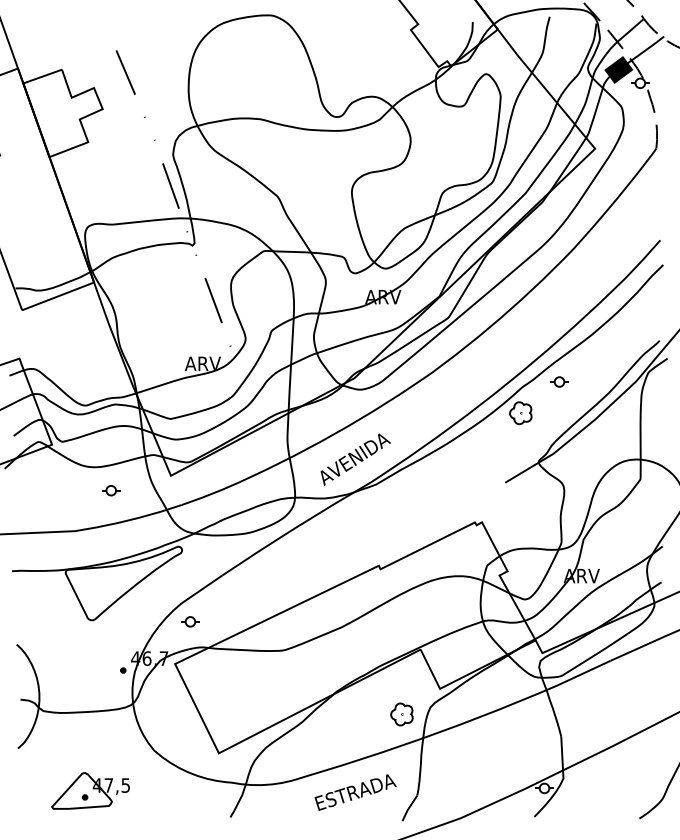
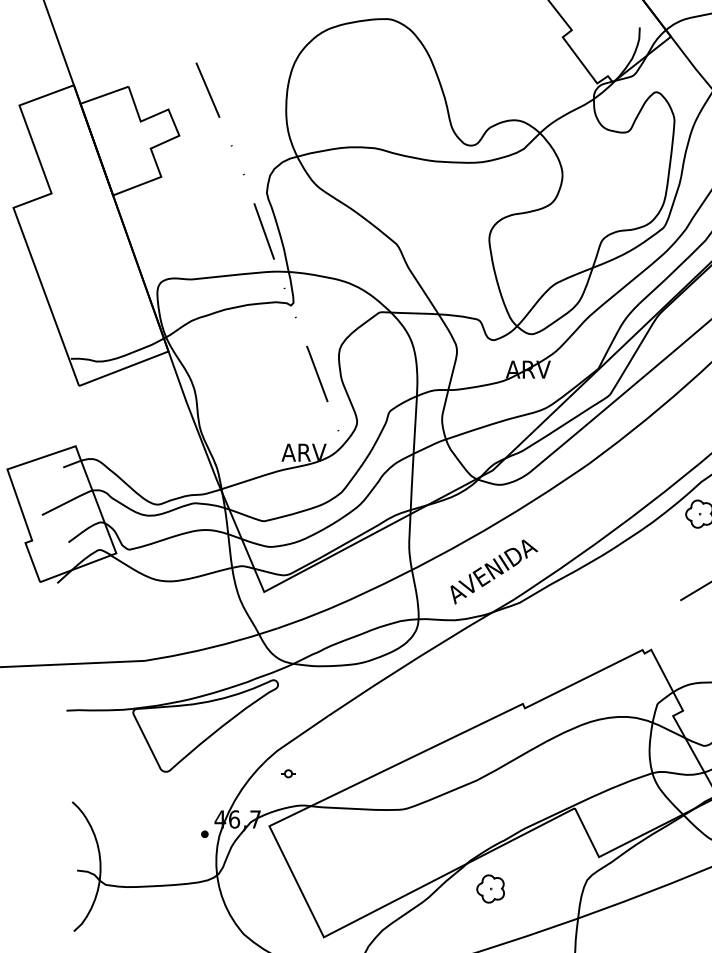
part: (111, 490) -> (190, 610), removed
part: (190, 621) -> (288, 773), size x0.6
part: (401, 714) -> (490, 889), moved

